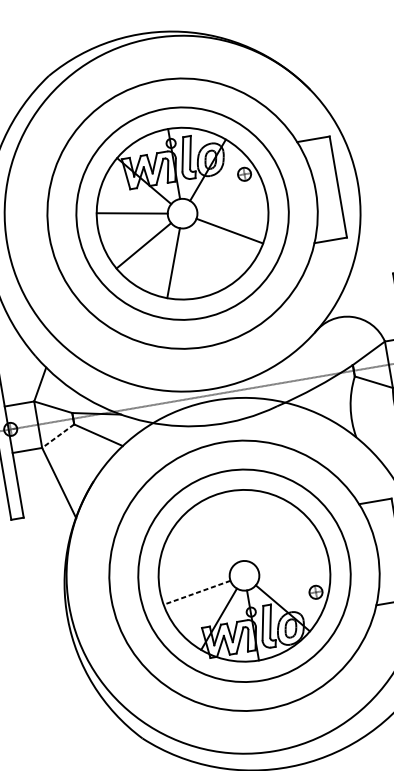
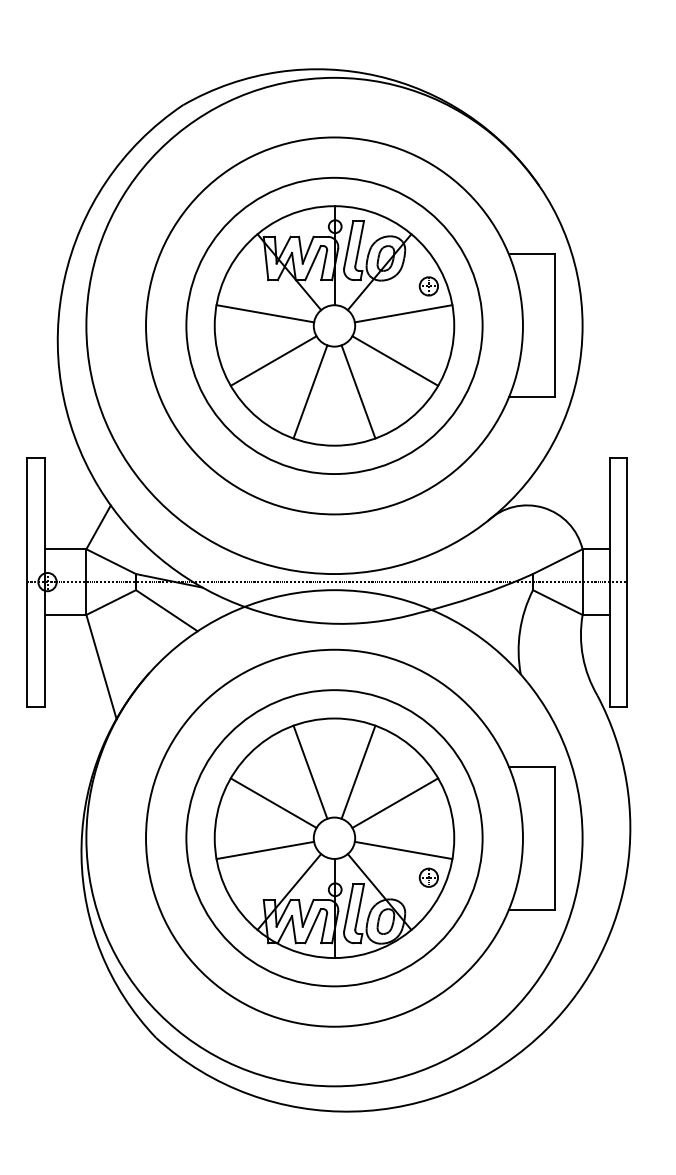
line: (229, 196) -> (403, 313), added
line: (207, 257) -> (358, 391), added
line: (58, 436) -> (111, 602), dashed -> solid
line: (253, 525) -> (358, 771), added
line: (219, 531) -> (310, 771), added
line: (283, 543) -> (395, 802), added
line: (197, 557) -> (273, 802), added
line: (294, 576) -> (403, 850), added
line: (197, 592) -> (265, 850), dashed -> solid

